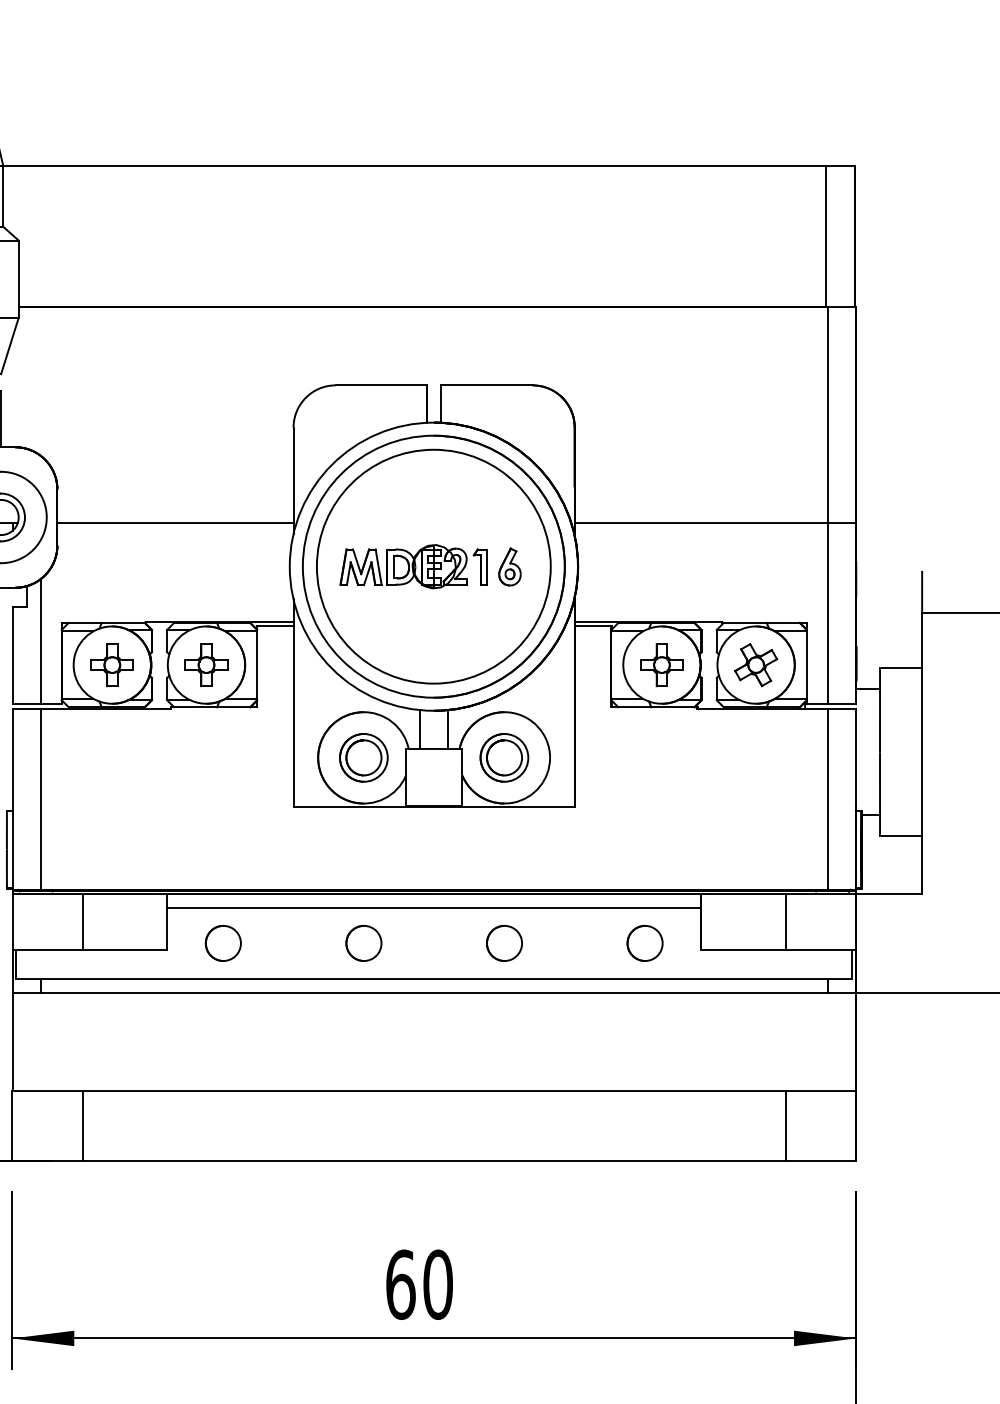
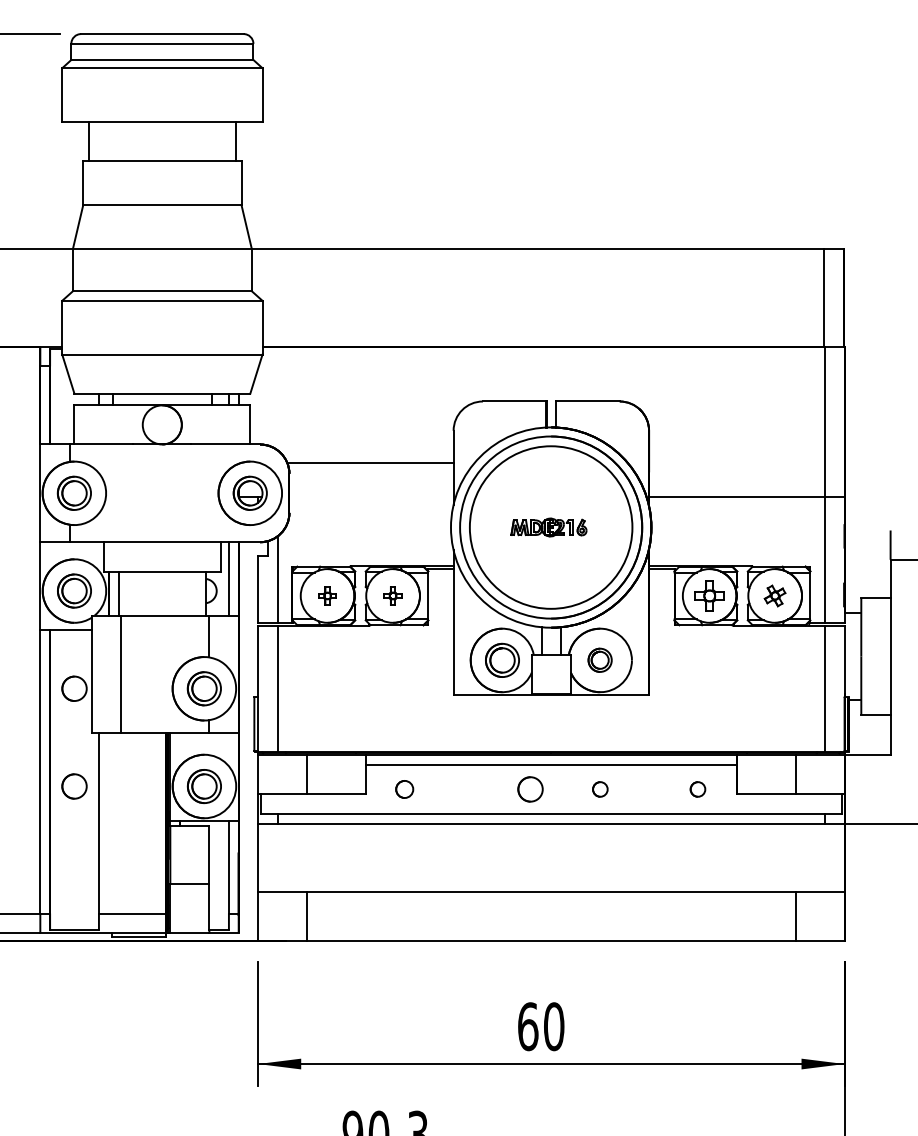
line: (175, 523) -> (371, 463), moved
part: (430, 566) -> (548, 527), size x0.6
part: (112, 664) -> (327, 595), size x0.6
part: (205, 664) -> (392, 595), size x0.6
part: (755, 664) -> (774, 595), size x0.7
part: (503, 756) -> (599, 659), size x0.7
circle: (222, 943) -> (404, 789), size x0.7
circle: (363, 943) -> (530, 789), moved
circle: (504, 943) -> (600, 789), size x0.6
part: (644, 943) -> (697, 789), size x0.6

